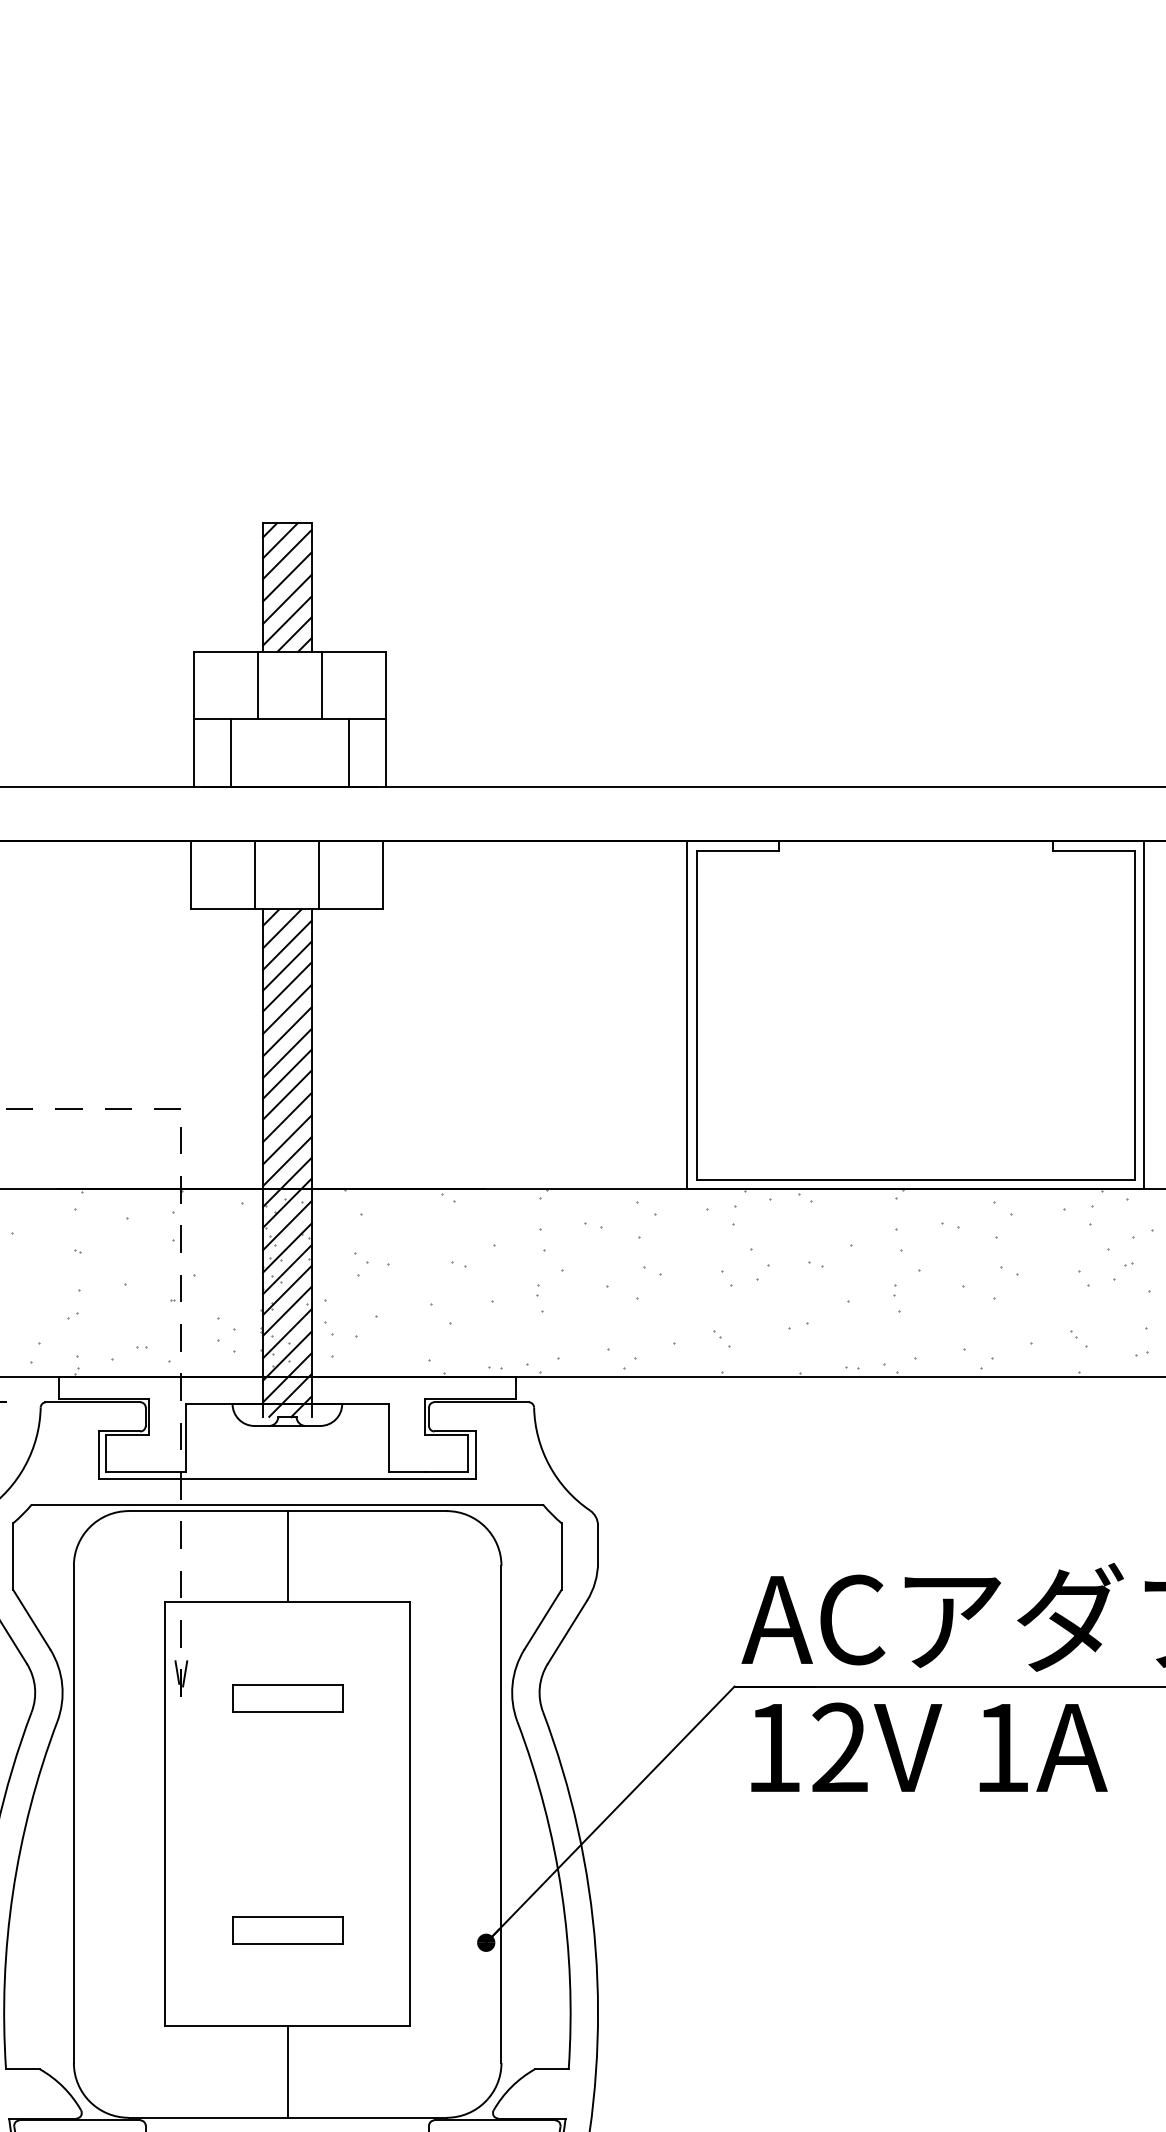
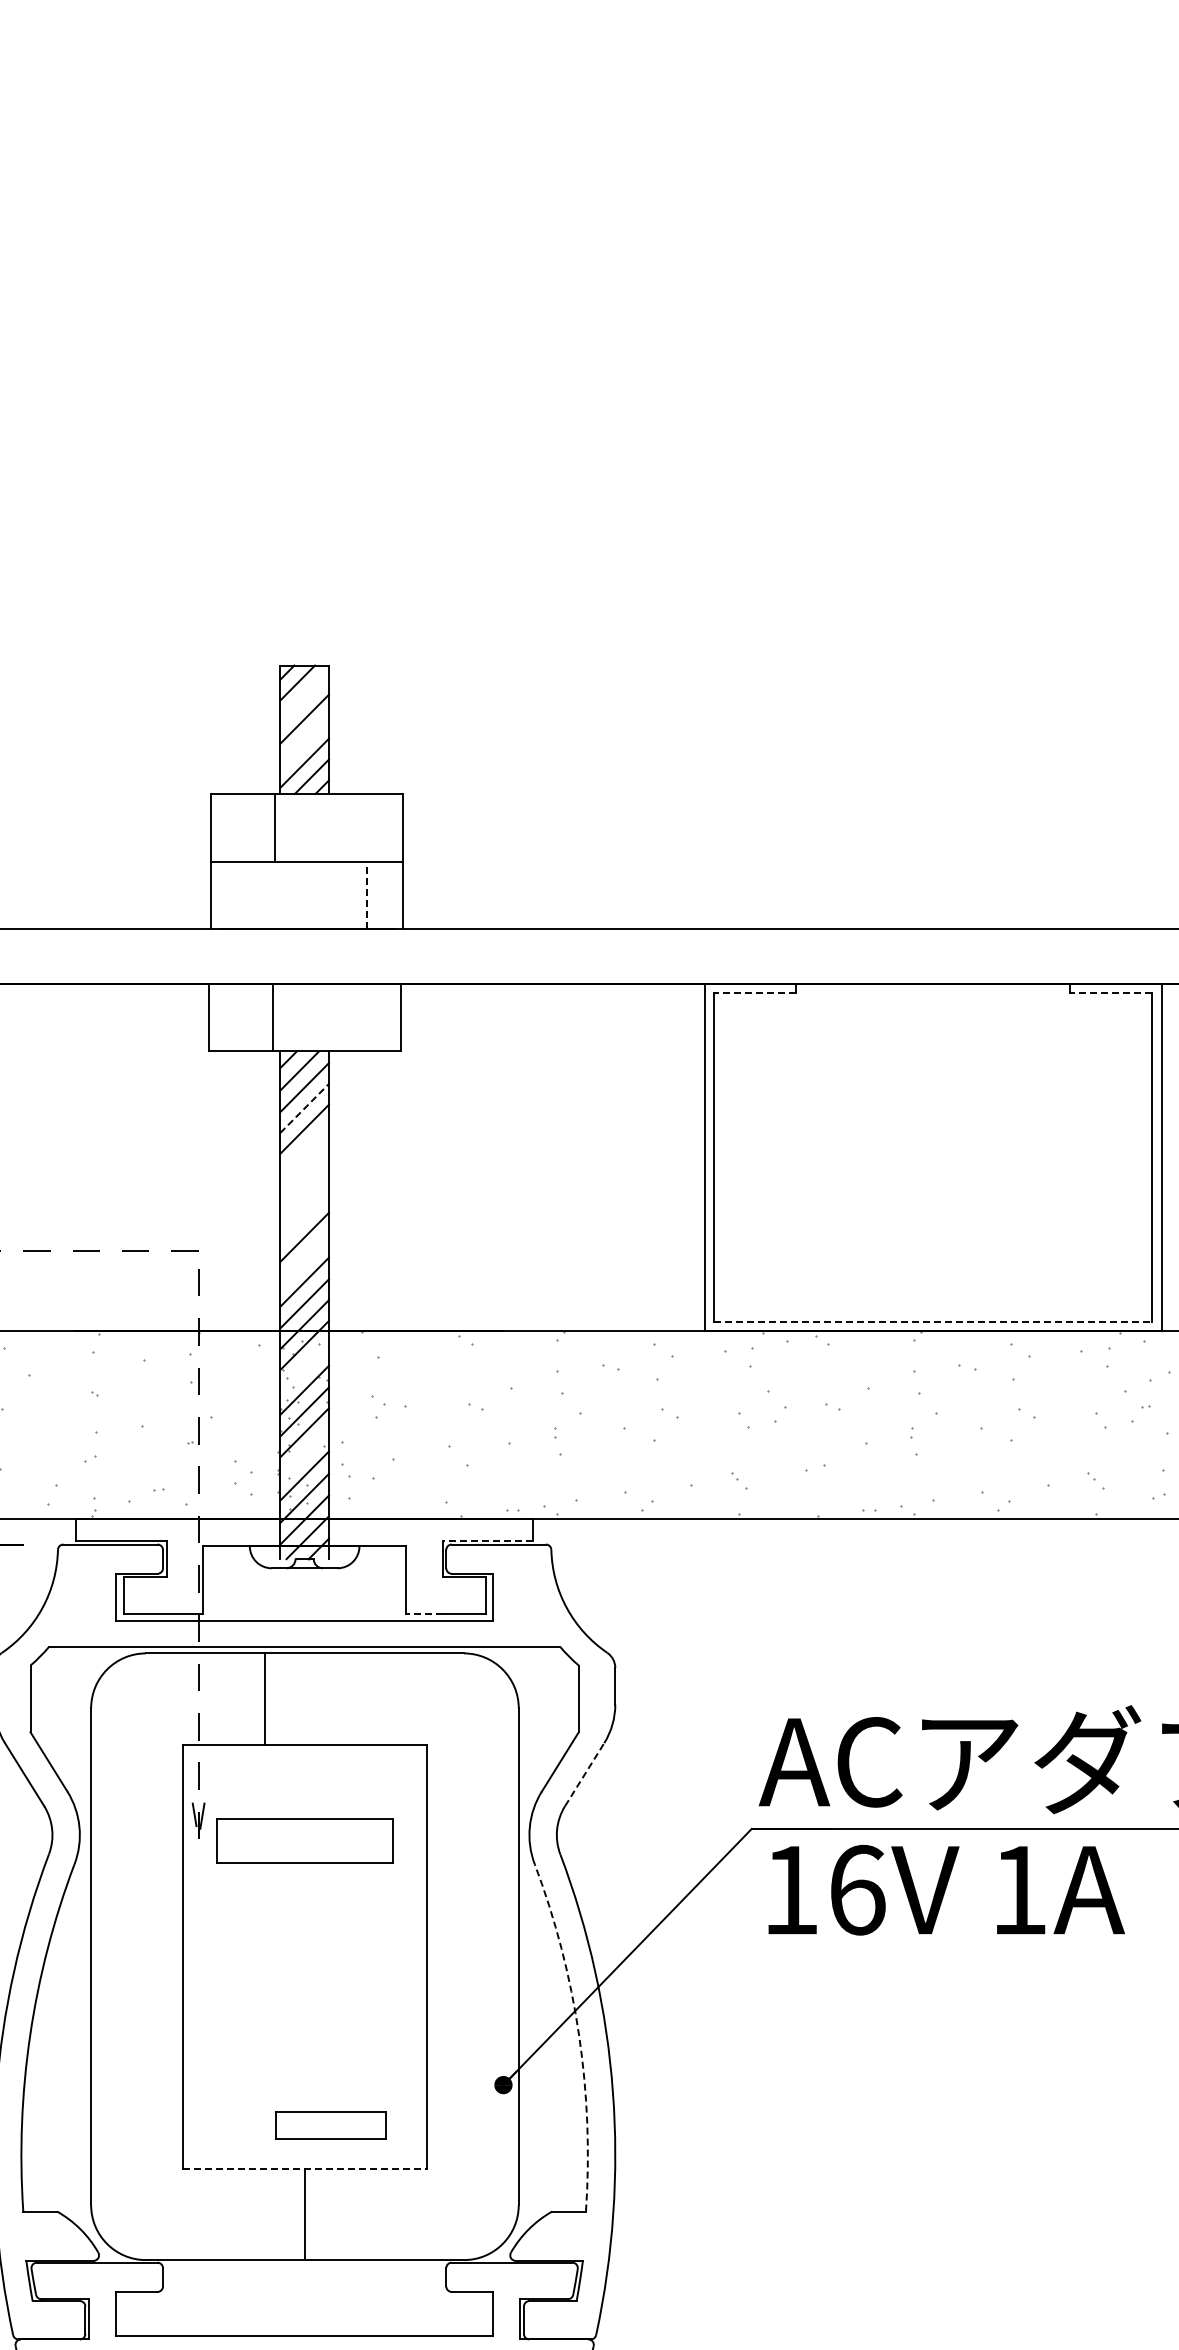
line: (287, 554) -> (304, 696), removed
line: (287, 599) -> (304, 741), removed
line: (322, 685) -> (339, 827), removed
line: (230, 753) -> (247, 895), removed
line: (349, 753) -> (366, 895), solid -> dashed
line: (737, 850) -> (754, 992), solid -> dashed
line: (1093, 850) -> (1110, 992), solid -> dashed
line: (319, 875) -> (336, 1017), removed
line: (287, 966) -> (304, 1108), solid -> dashed
line: (287, 1009) -> (304, 1151), removed
line: (287, 1031) -> (304, 1173), removed
line: (287, 1053) -> (304, 1195), removed
line: (287, 1074) -> (304, 1216), removed
line: (287, 1117) -> (304, 1259), removed
line: (916, 1179) -> (933, 1321), solid -> dashed
line: (287, 1225) -> (304, 1367), removed
line: (287, 1311) -> (304, 1453), removed
line: (470, 1398) -> (487, 1540), solid -> dashed
line: (406, 1471) -> (423, 1613), solid -> dashed
line: (287, 1556) -> (264, 1698), moved
line: (567, 1632) -> (584, 1774), solid -> dashed
part: (287, 1698) -> (304, 1840), size x1.6
text: (840, 1747) -> (857, 1889), 12V -> 16V
arc: (562, 1893) -> (579, 2035), solid -> dashed
part: (287, 1930) -> (330, 2125), moved
line: (288, 2026) -> (305, 2168), solid -> dashed

